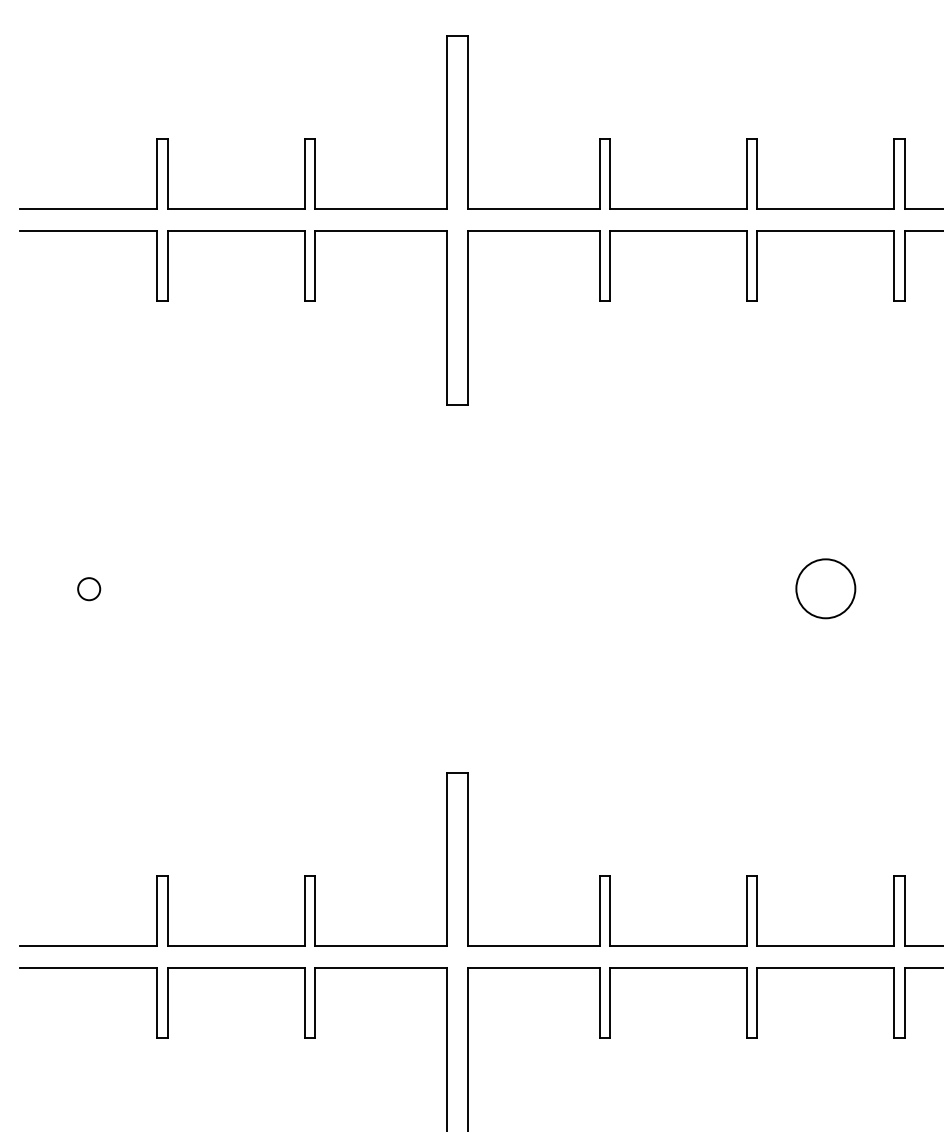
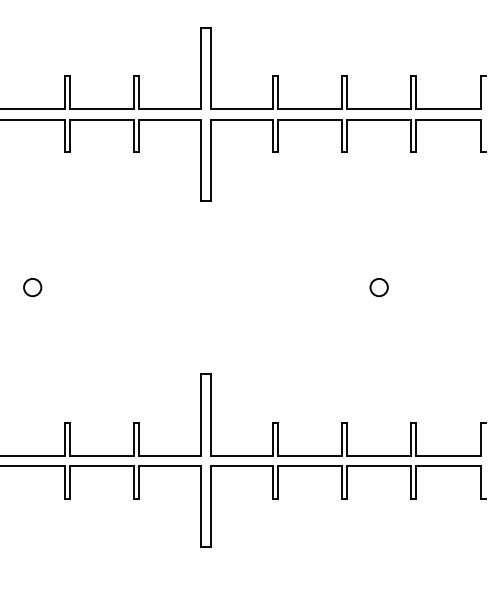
circle: (88, 588) -> (32, 287), size x1.67
circle: (824, 588) -> (378, 287), size x0.62

